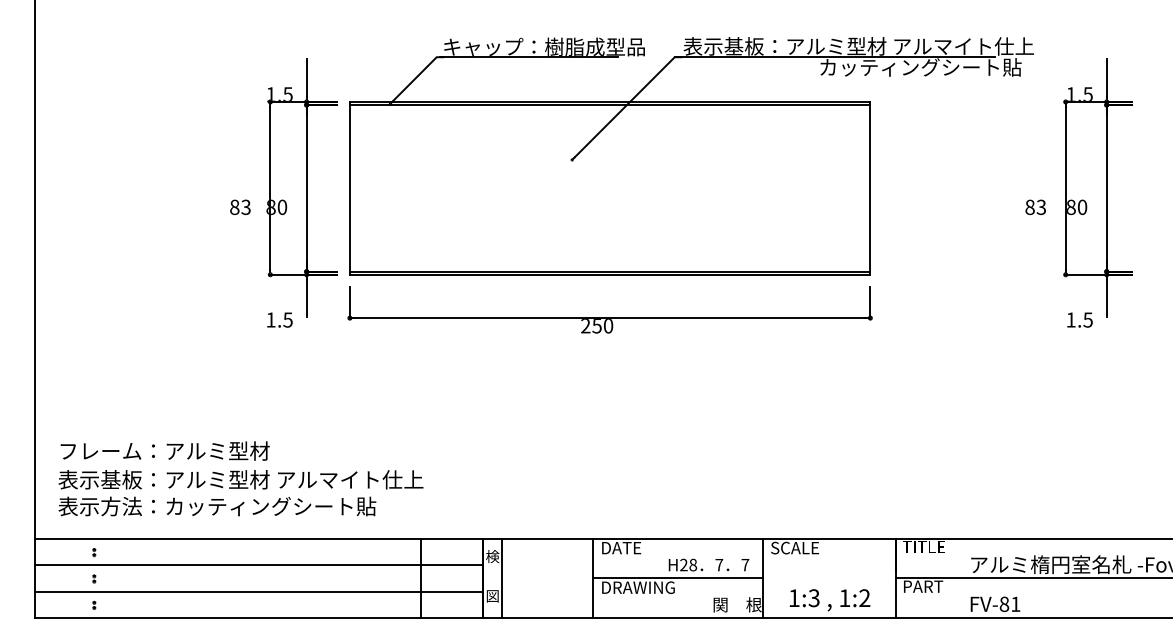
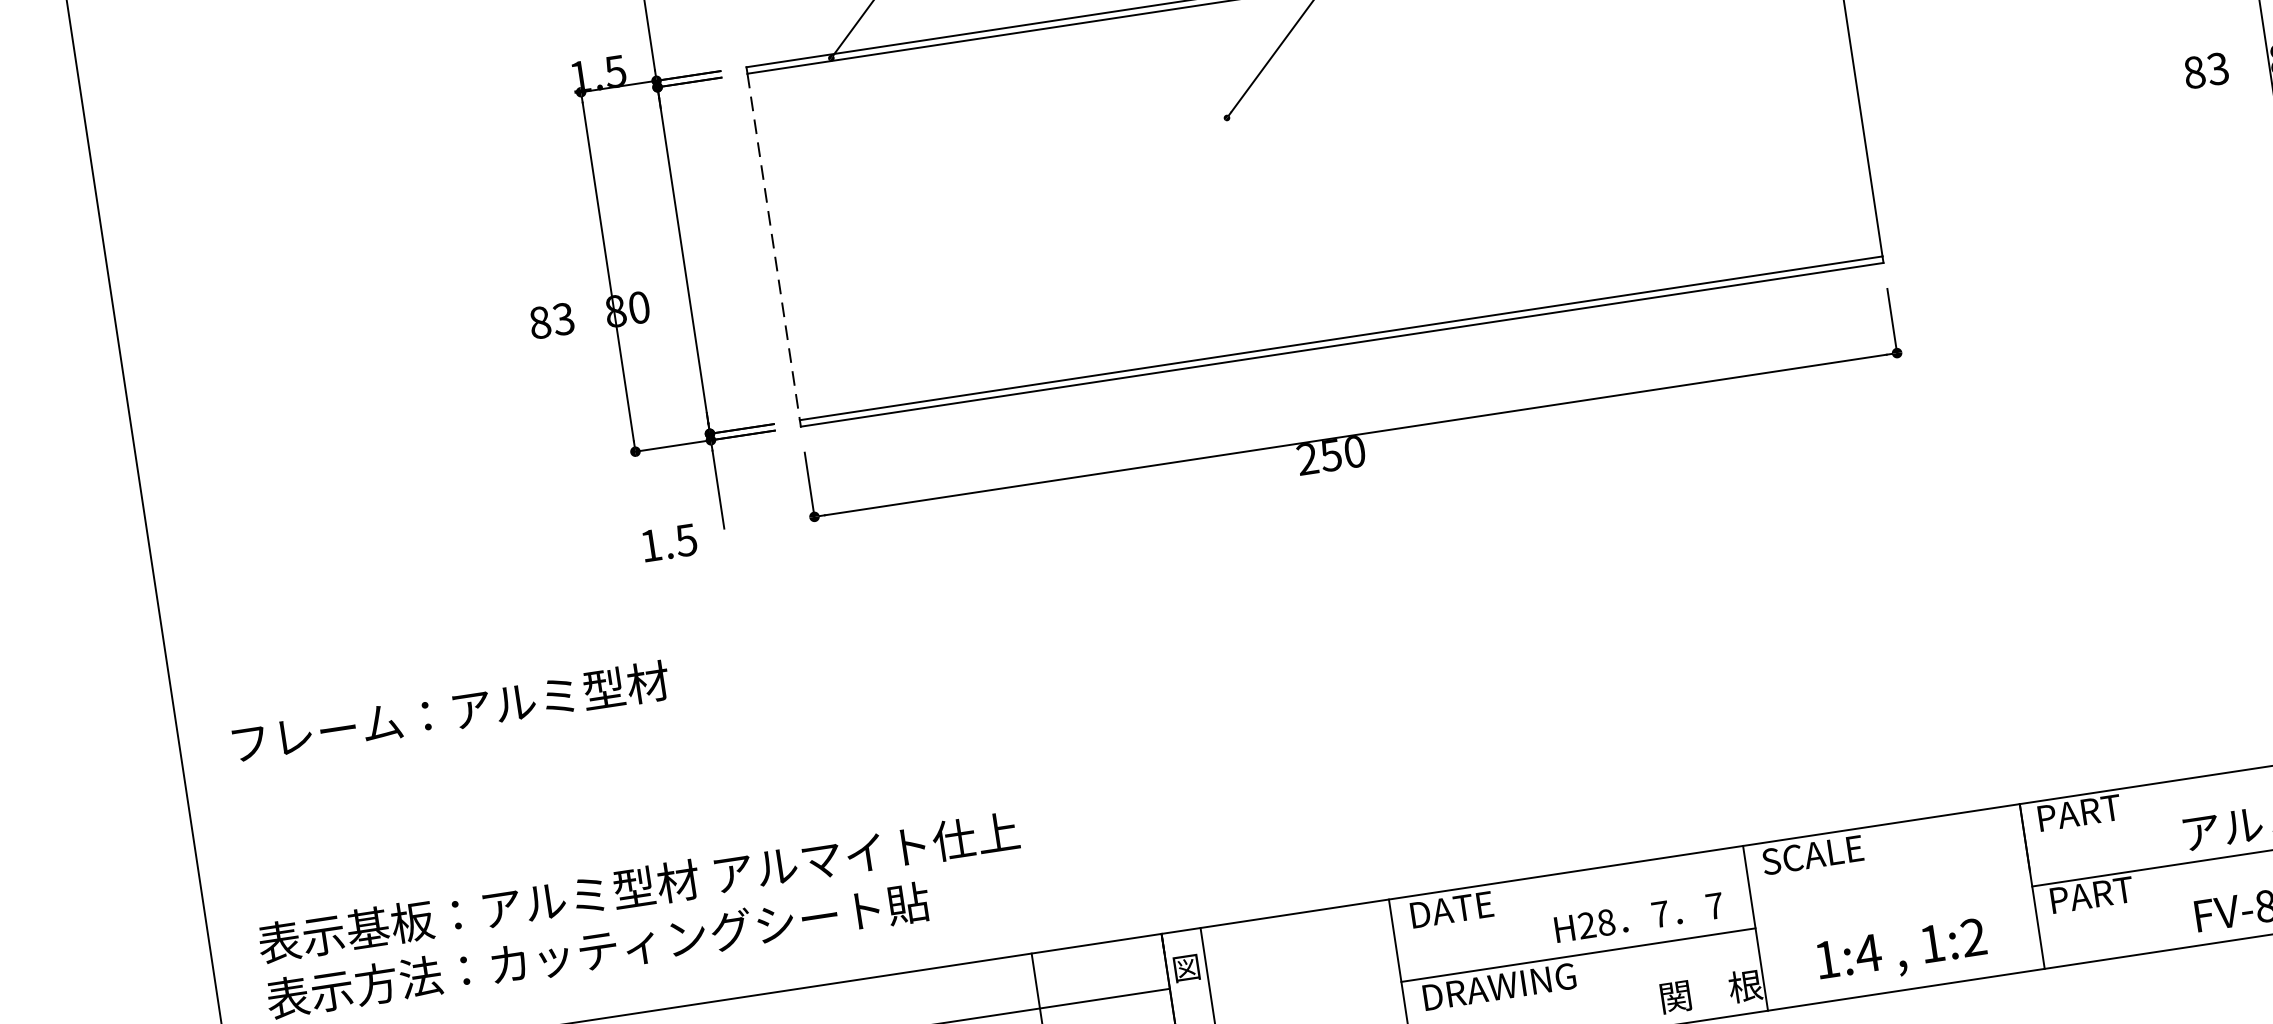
line: (349, 188) -> (772, 247), solid -> dashed
text: (164, 450) -> (449, 711), moved
text: (923, 547) -> (2079, 813), TITLE -> PART
text: (492, 556) -> (1186, 967), 検 -> 図
text: (814, 598) -> (1869, 953), 1:3 -> 1:4

